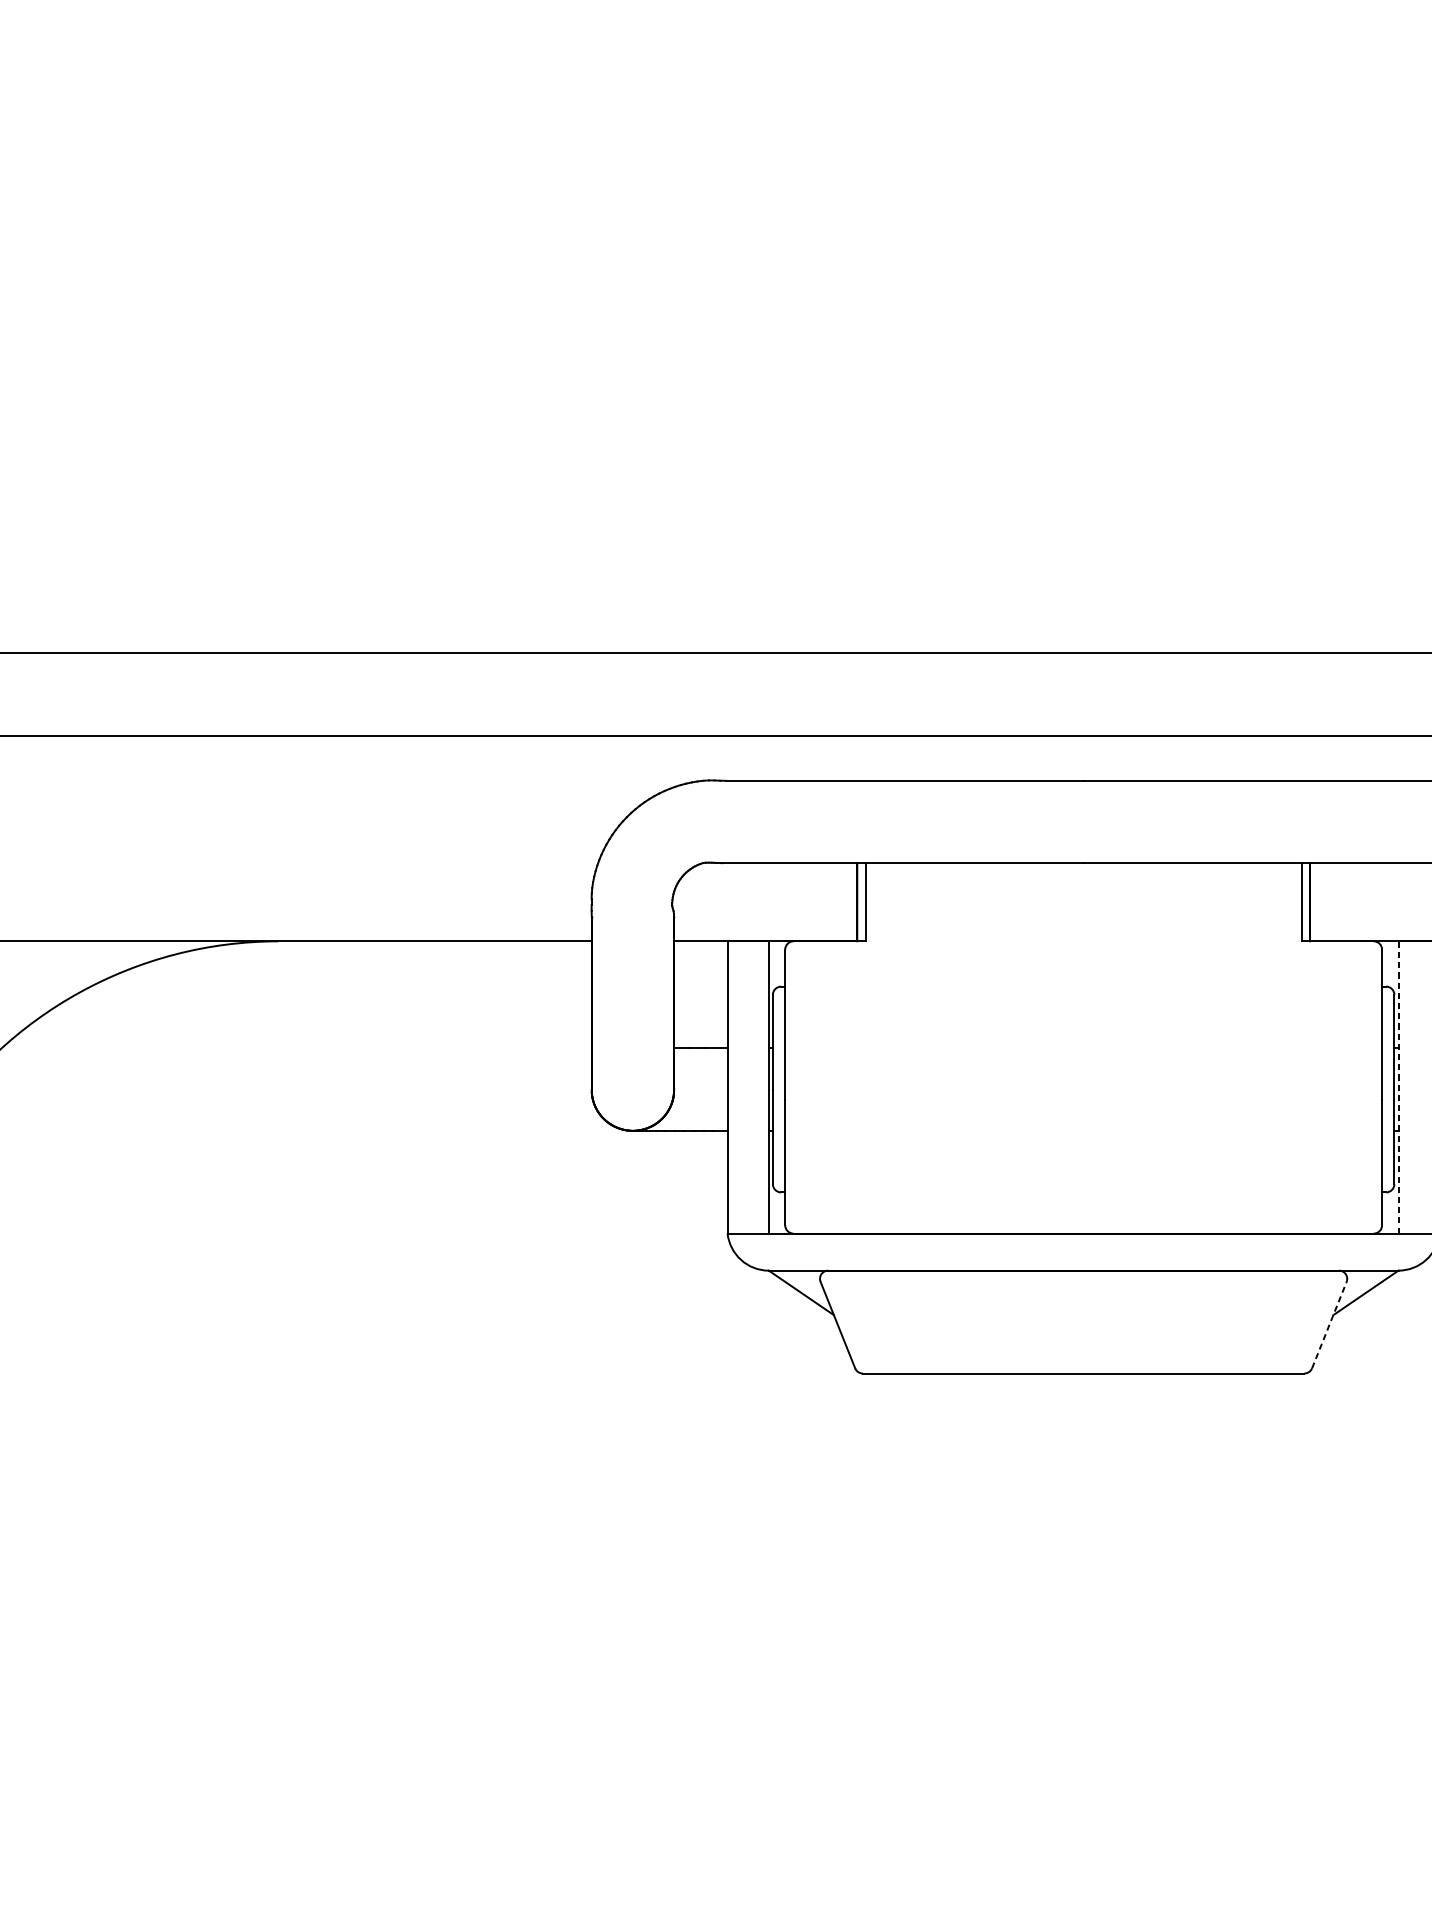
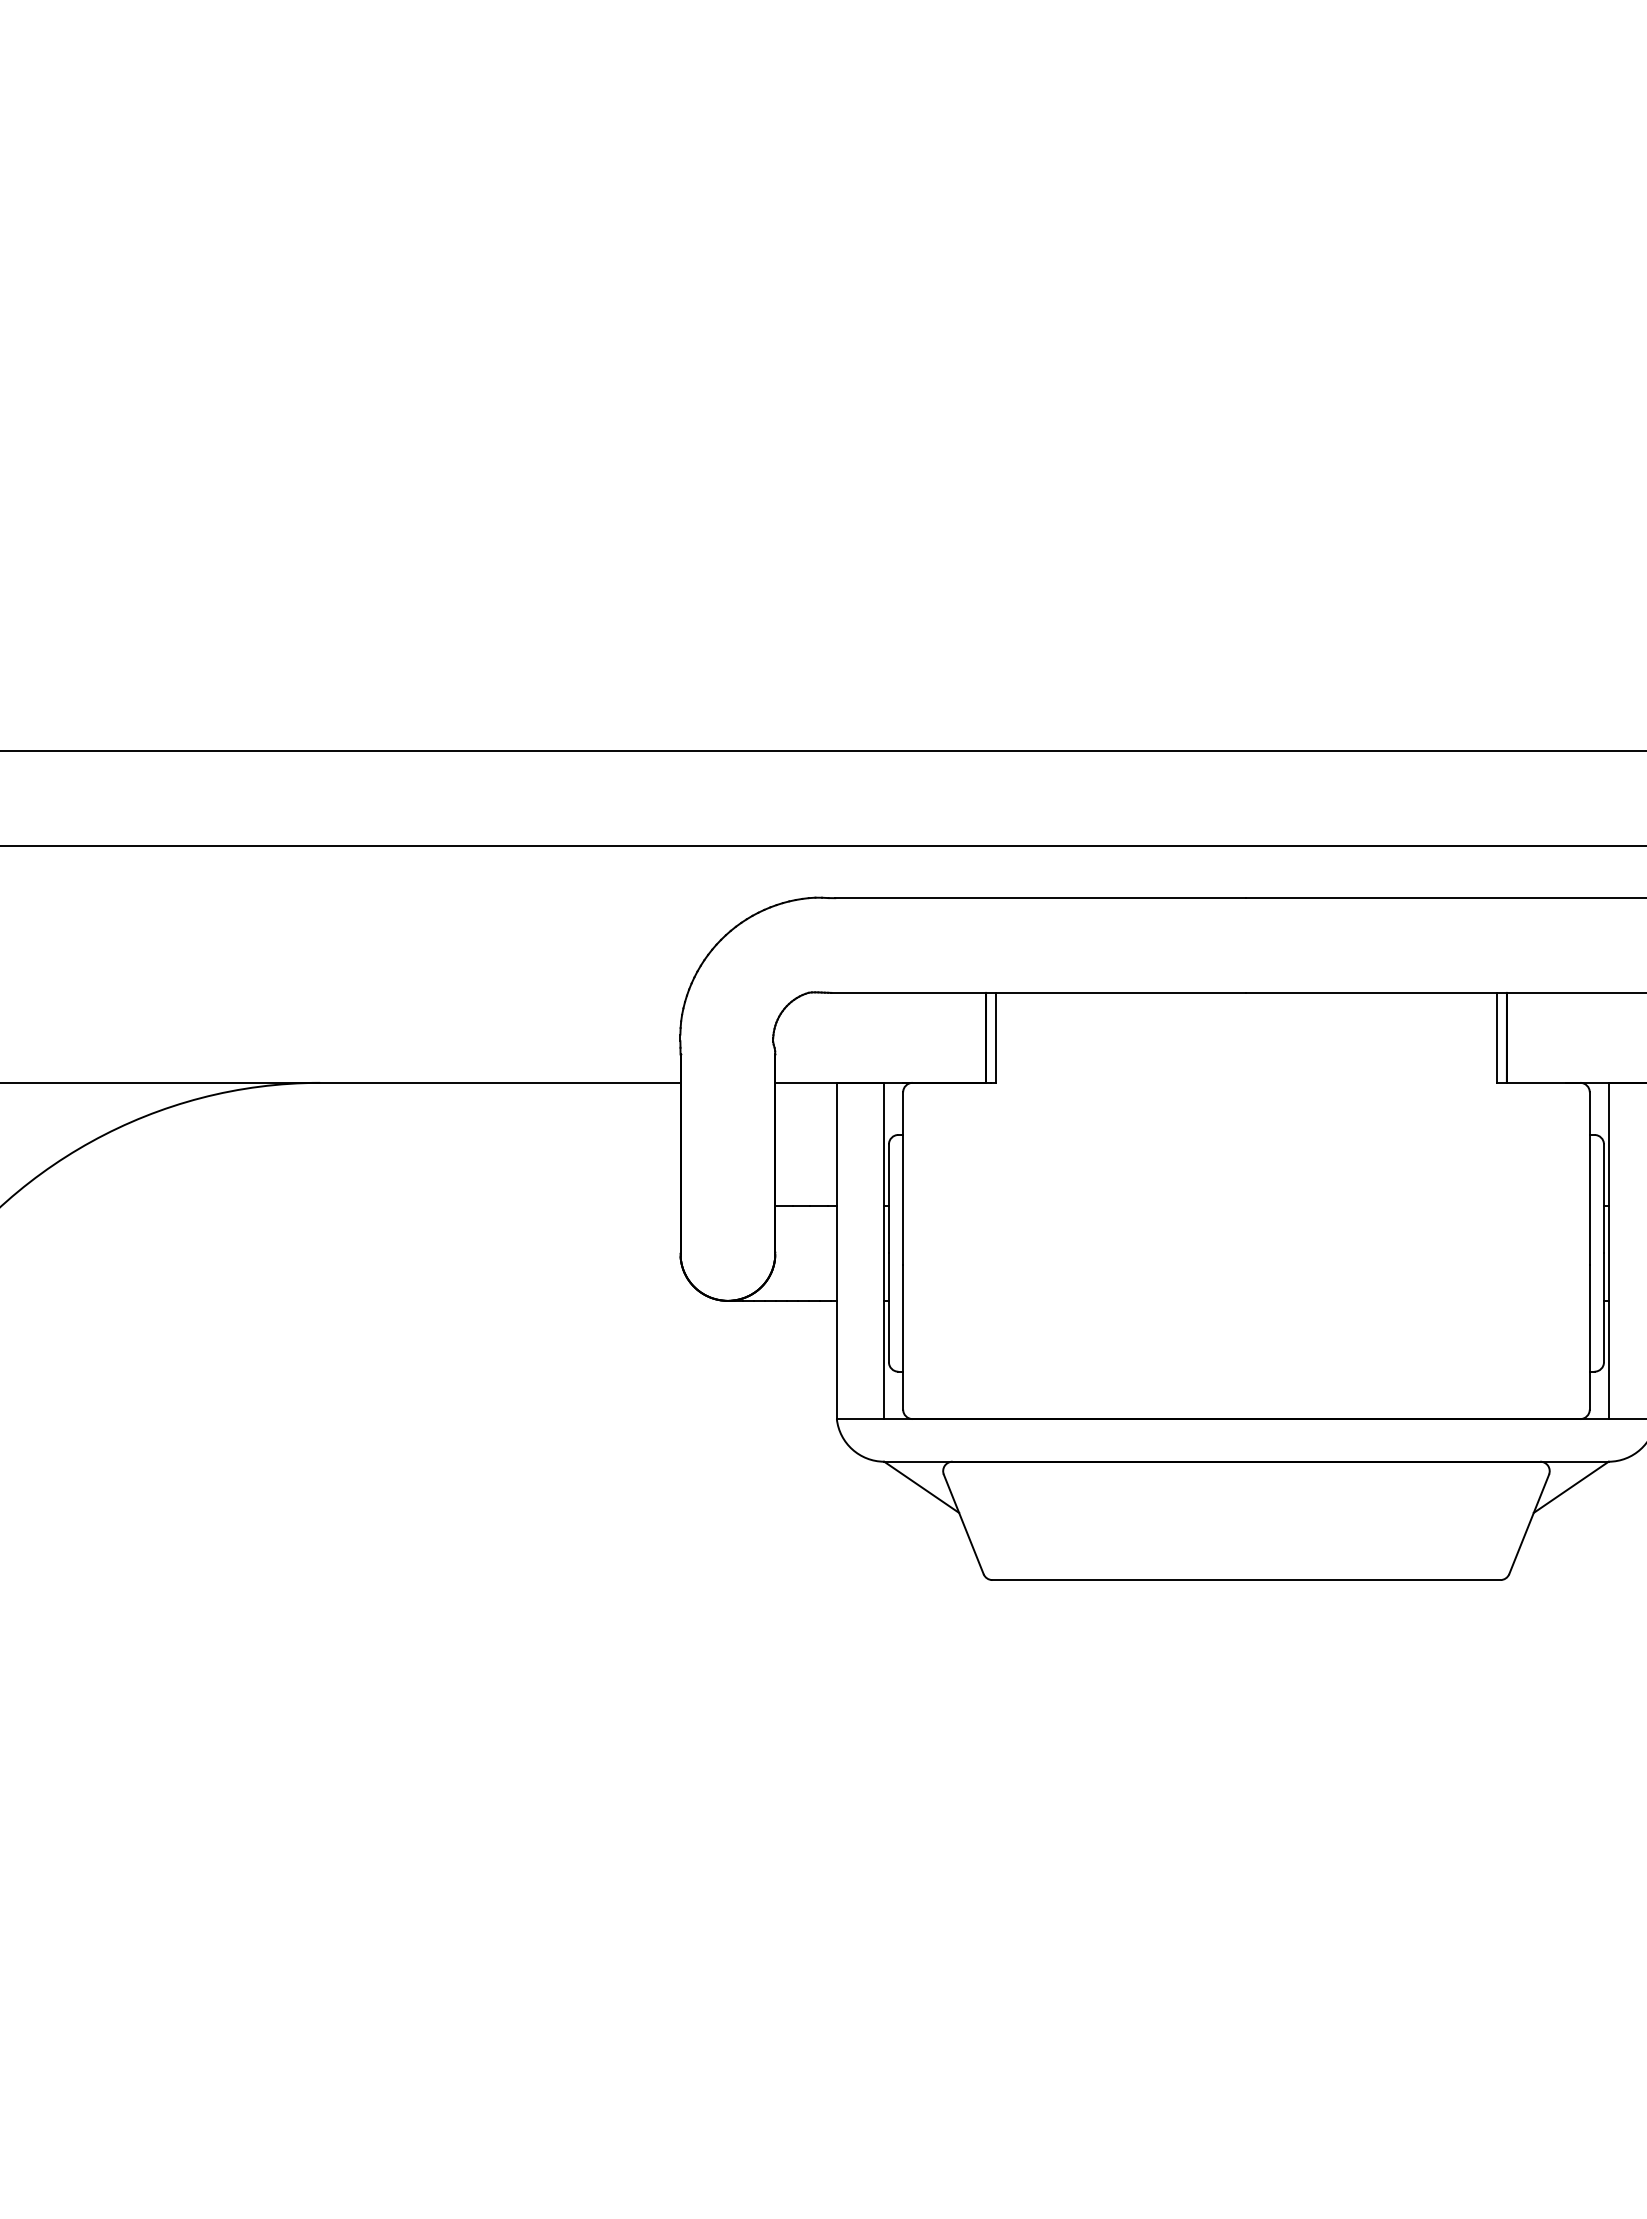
line: (1398, 1087) -> (1608, 1250), dashed -> solid
line: (1329, 1325) -> (1529, 1524), dashed -> solid

